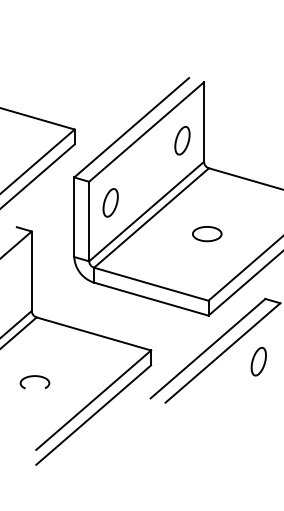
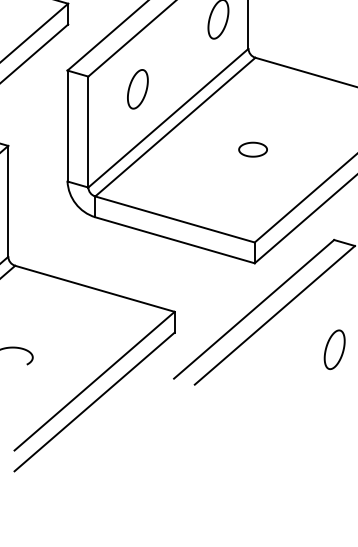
part: (110, 202) -> (137, 88), moved
part: (207, 234) -> (253, 150), size x0.7
part: (258, 361) -> (334, 349), moved

